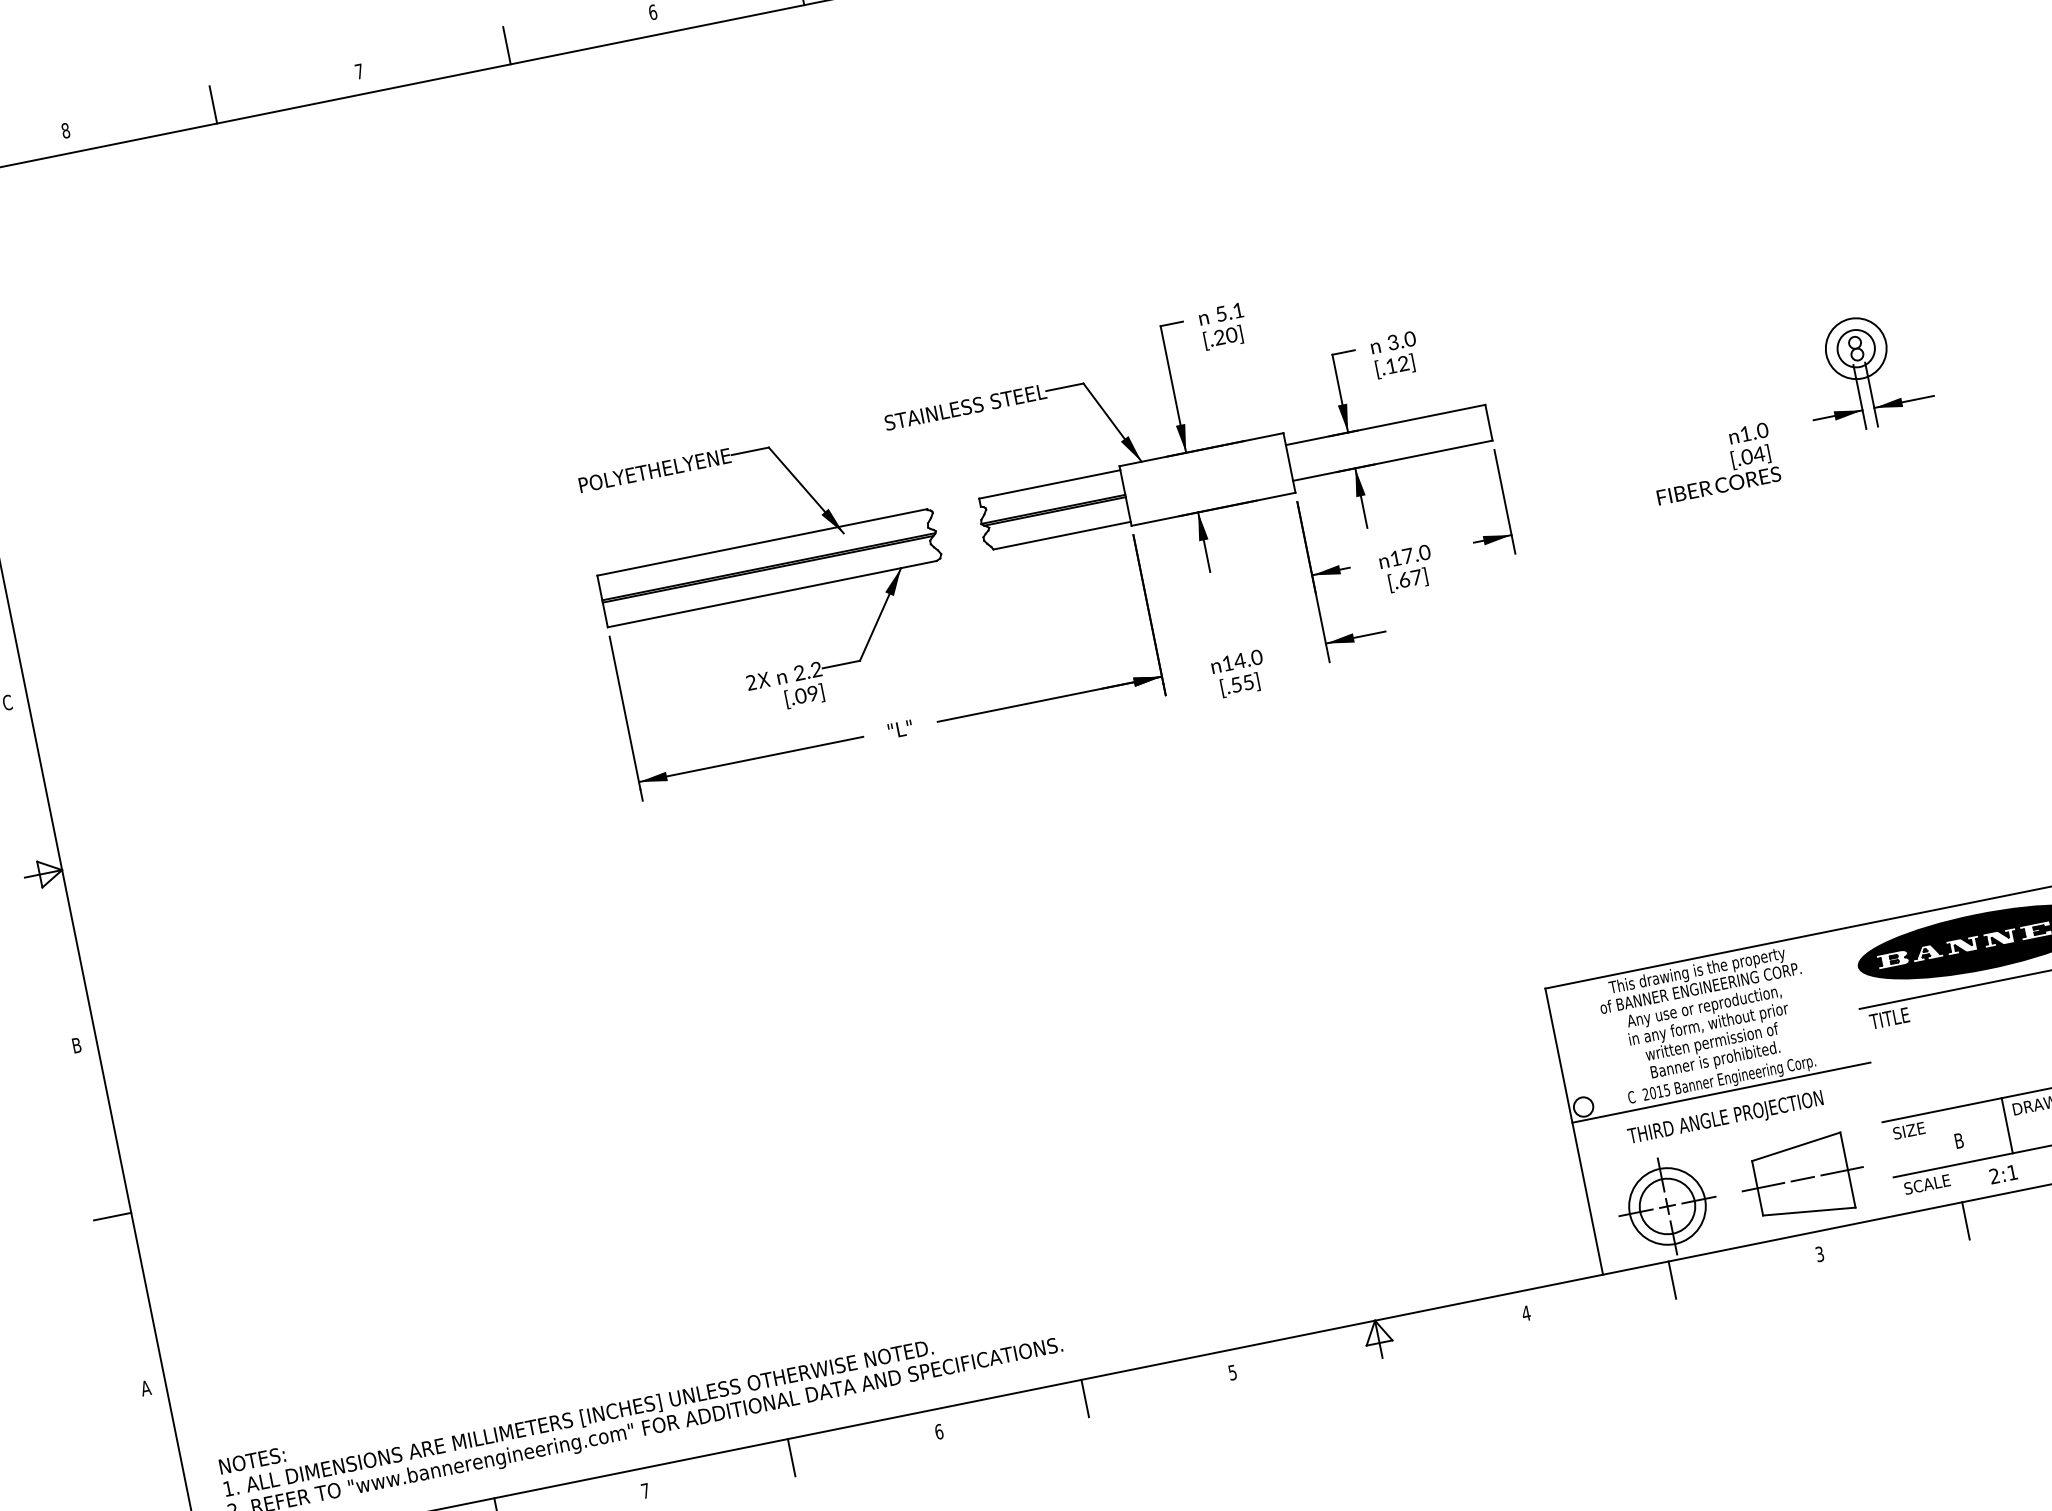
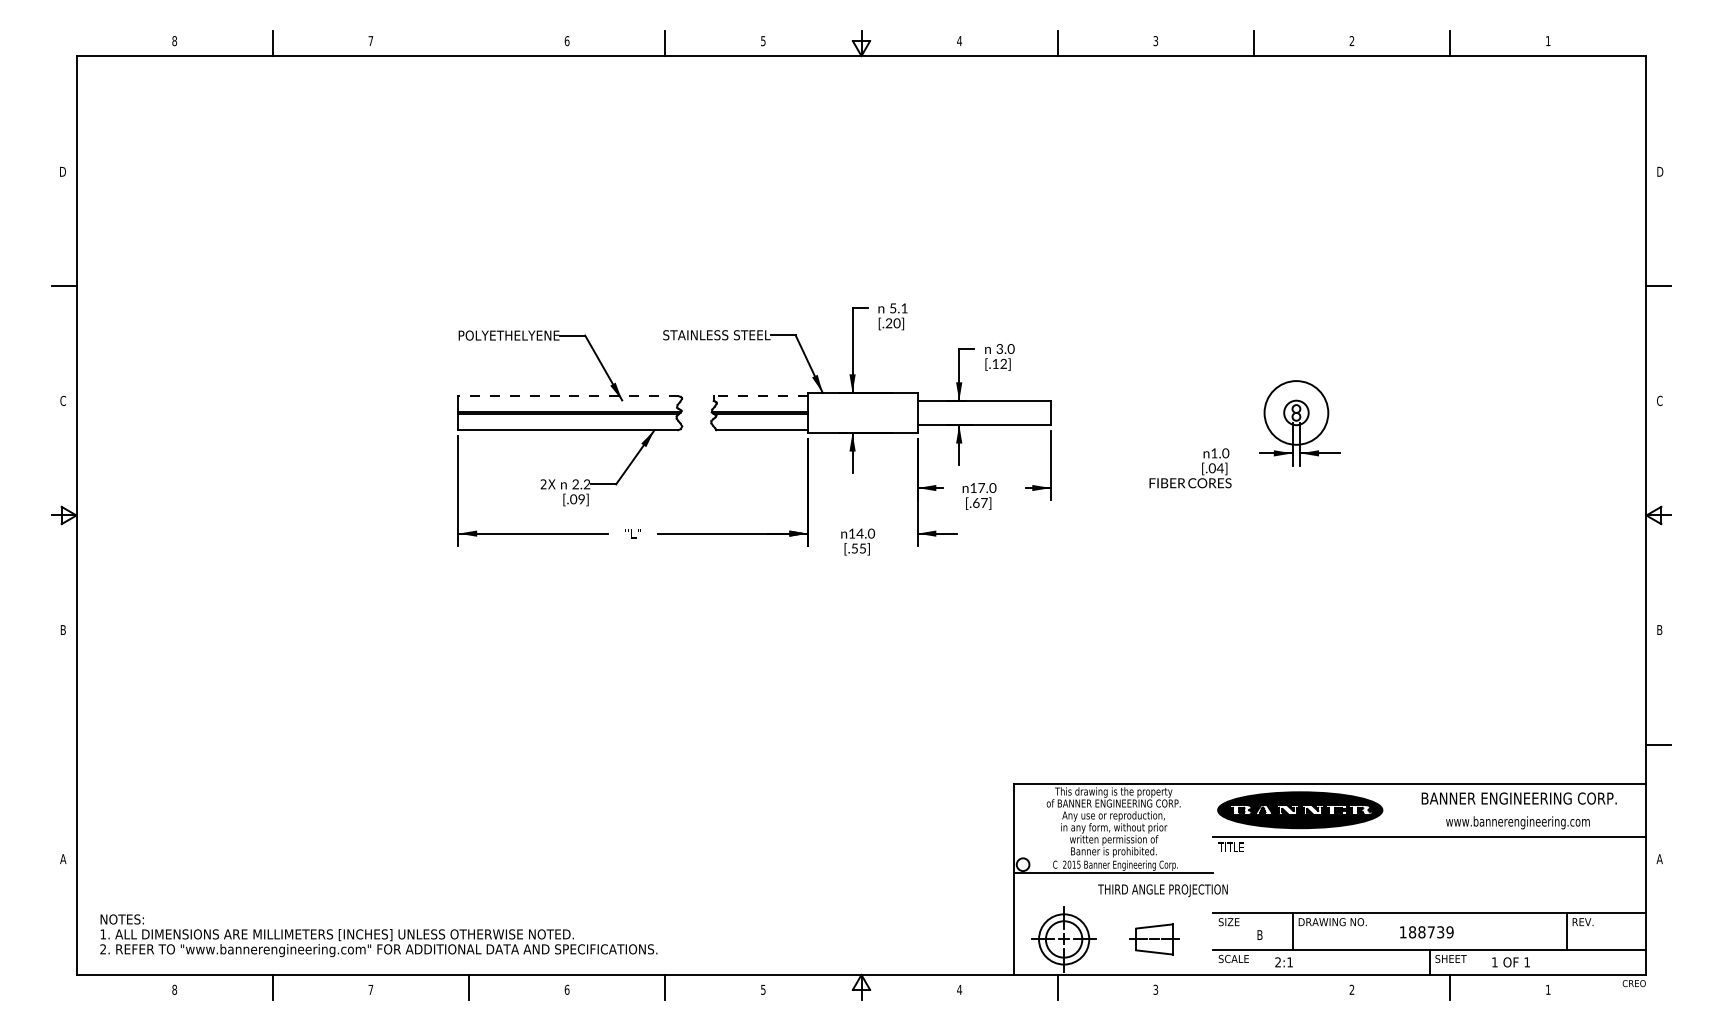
line: (507, 45) -> (469, 43), removed
circle: (1856, 348) -> (1296, 412), size x1.6
line: (1049, 484) -> (760, 395), solid -> dashed
line: (761, 542) -> (568, 395), solid -> dashed
text: (1725, 1118) -> (1162, 890), moved
part: (1802, 1179) -> (1154, 939), size x0.6
line: (111, 1216) -> (63, 744), removed
line: (1965, 1219) -> (1253, 986), removed

